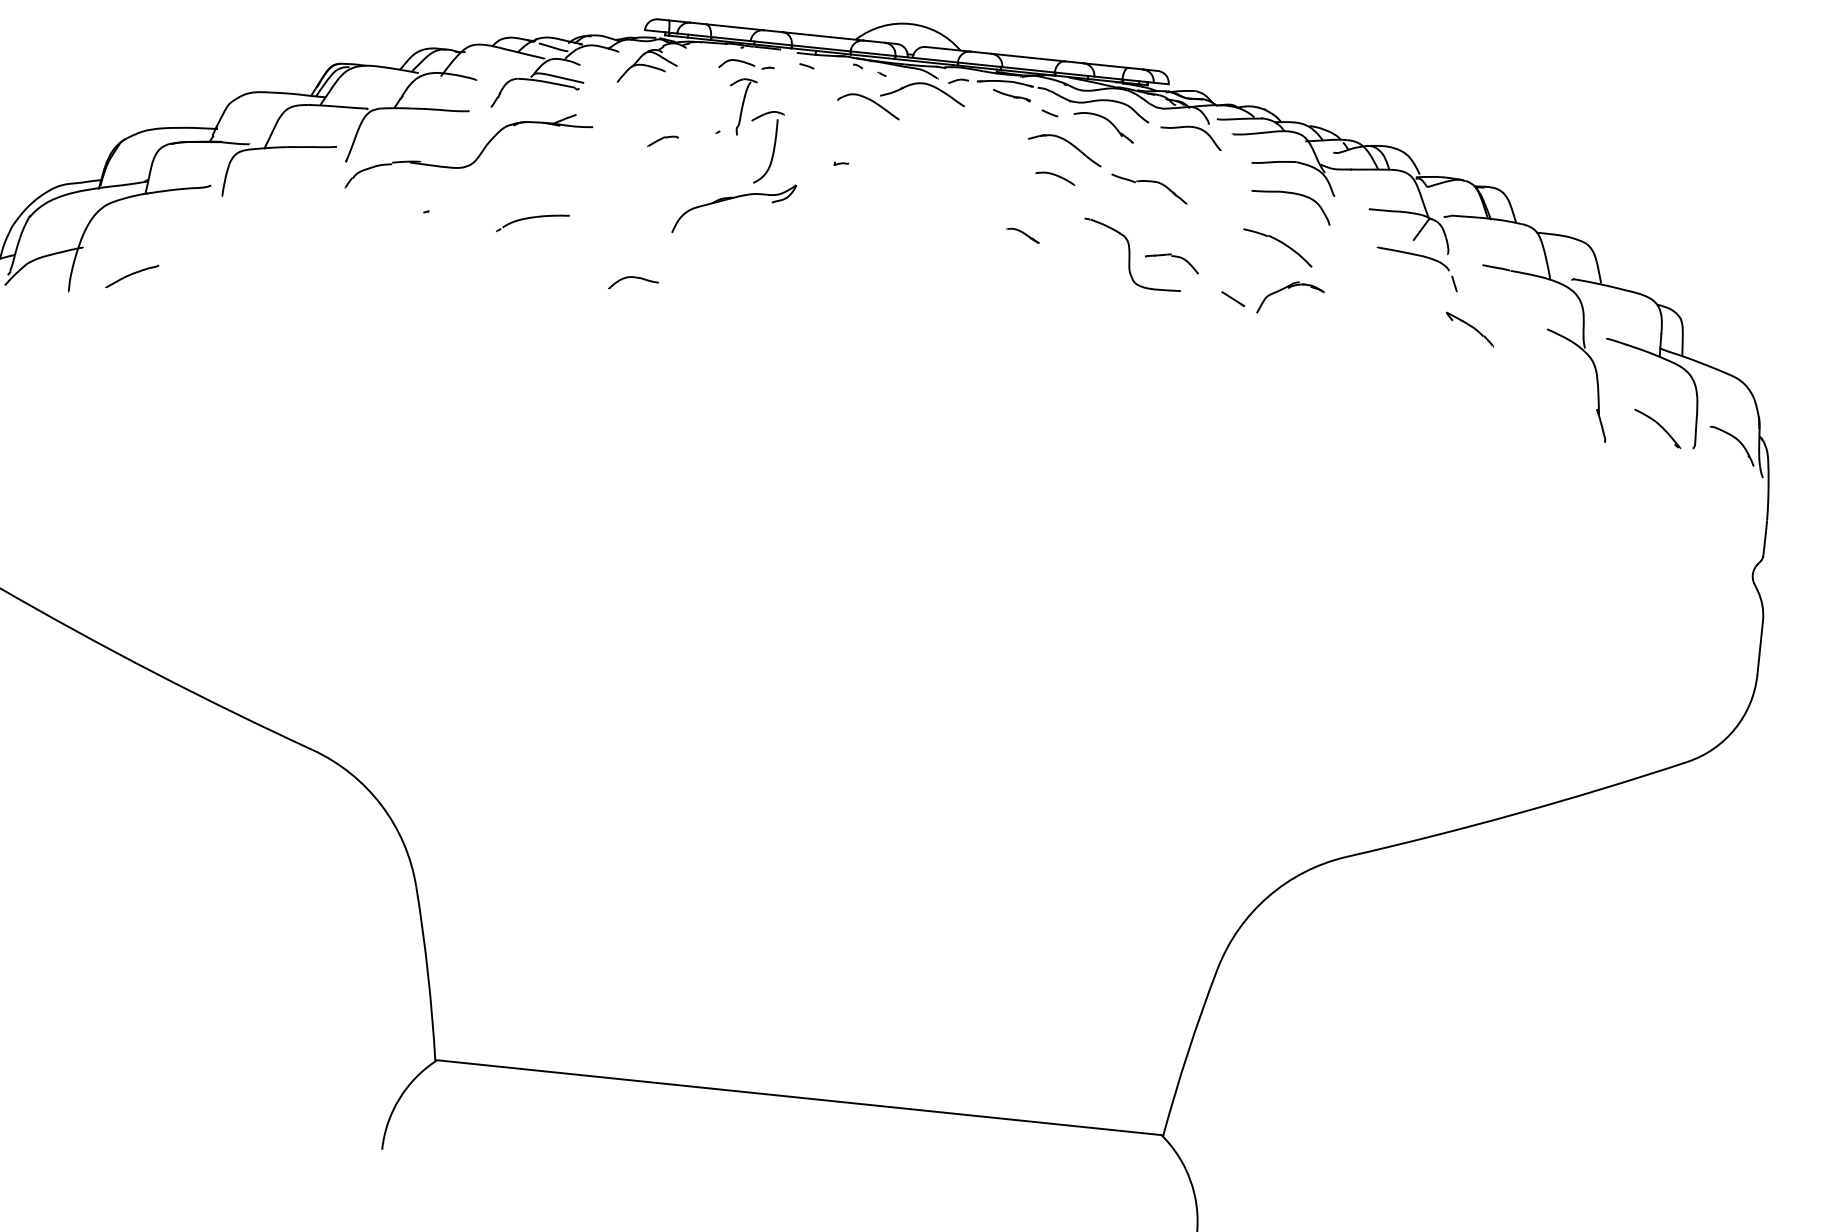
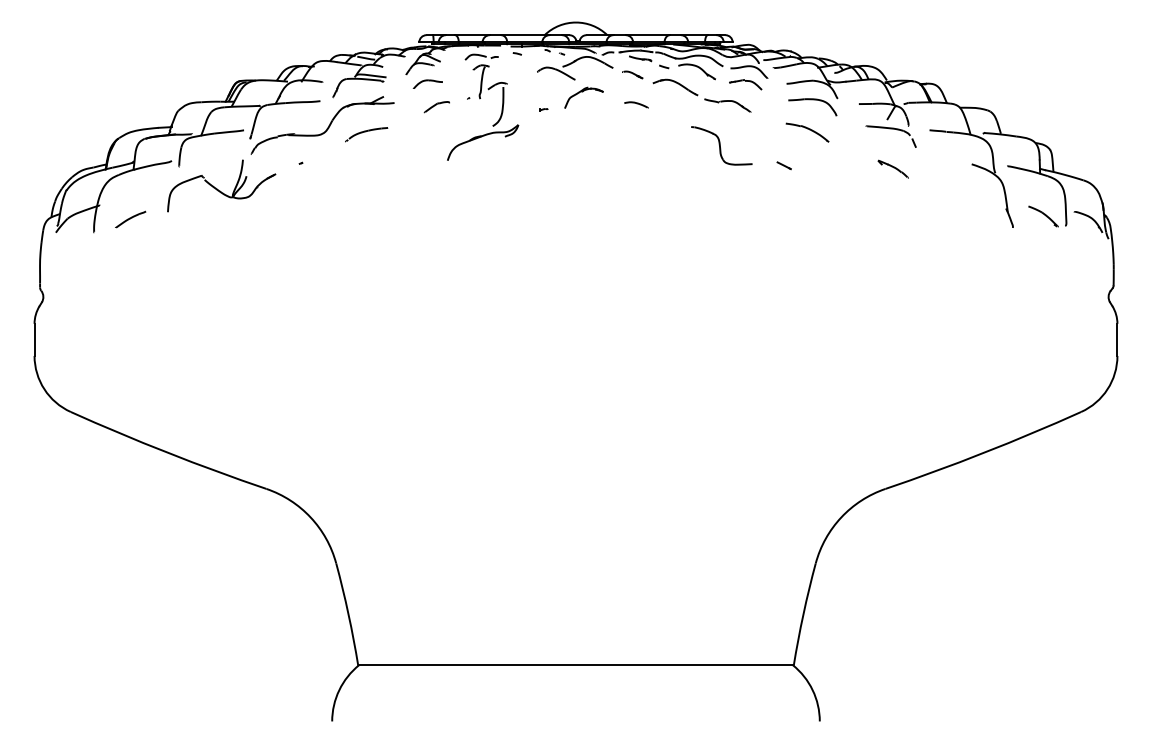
part: (662, 141) -> (436, 107), size x1.43
curve: (1055, 177) -> (636, 104), moved
part: (532, 223) -> (366, 134), moved
part: (1022, 234) -> (632, 74), moved
part: (289, 235) -> (221, 185), added
part: (1171, 262) -> (745, 84), moved
part: (632, 282) -> (427, 83), moved
part: (1289, 297) -> (583, 97), moved
part: (1469, 328) -> (892, 168), moved

